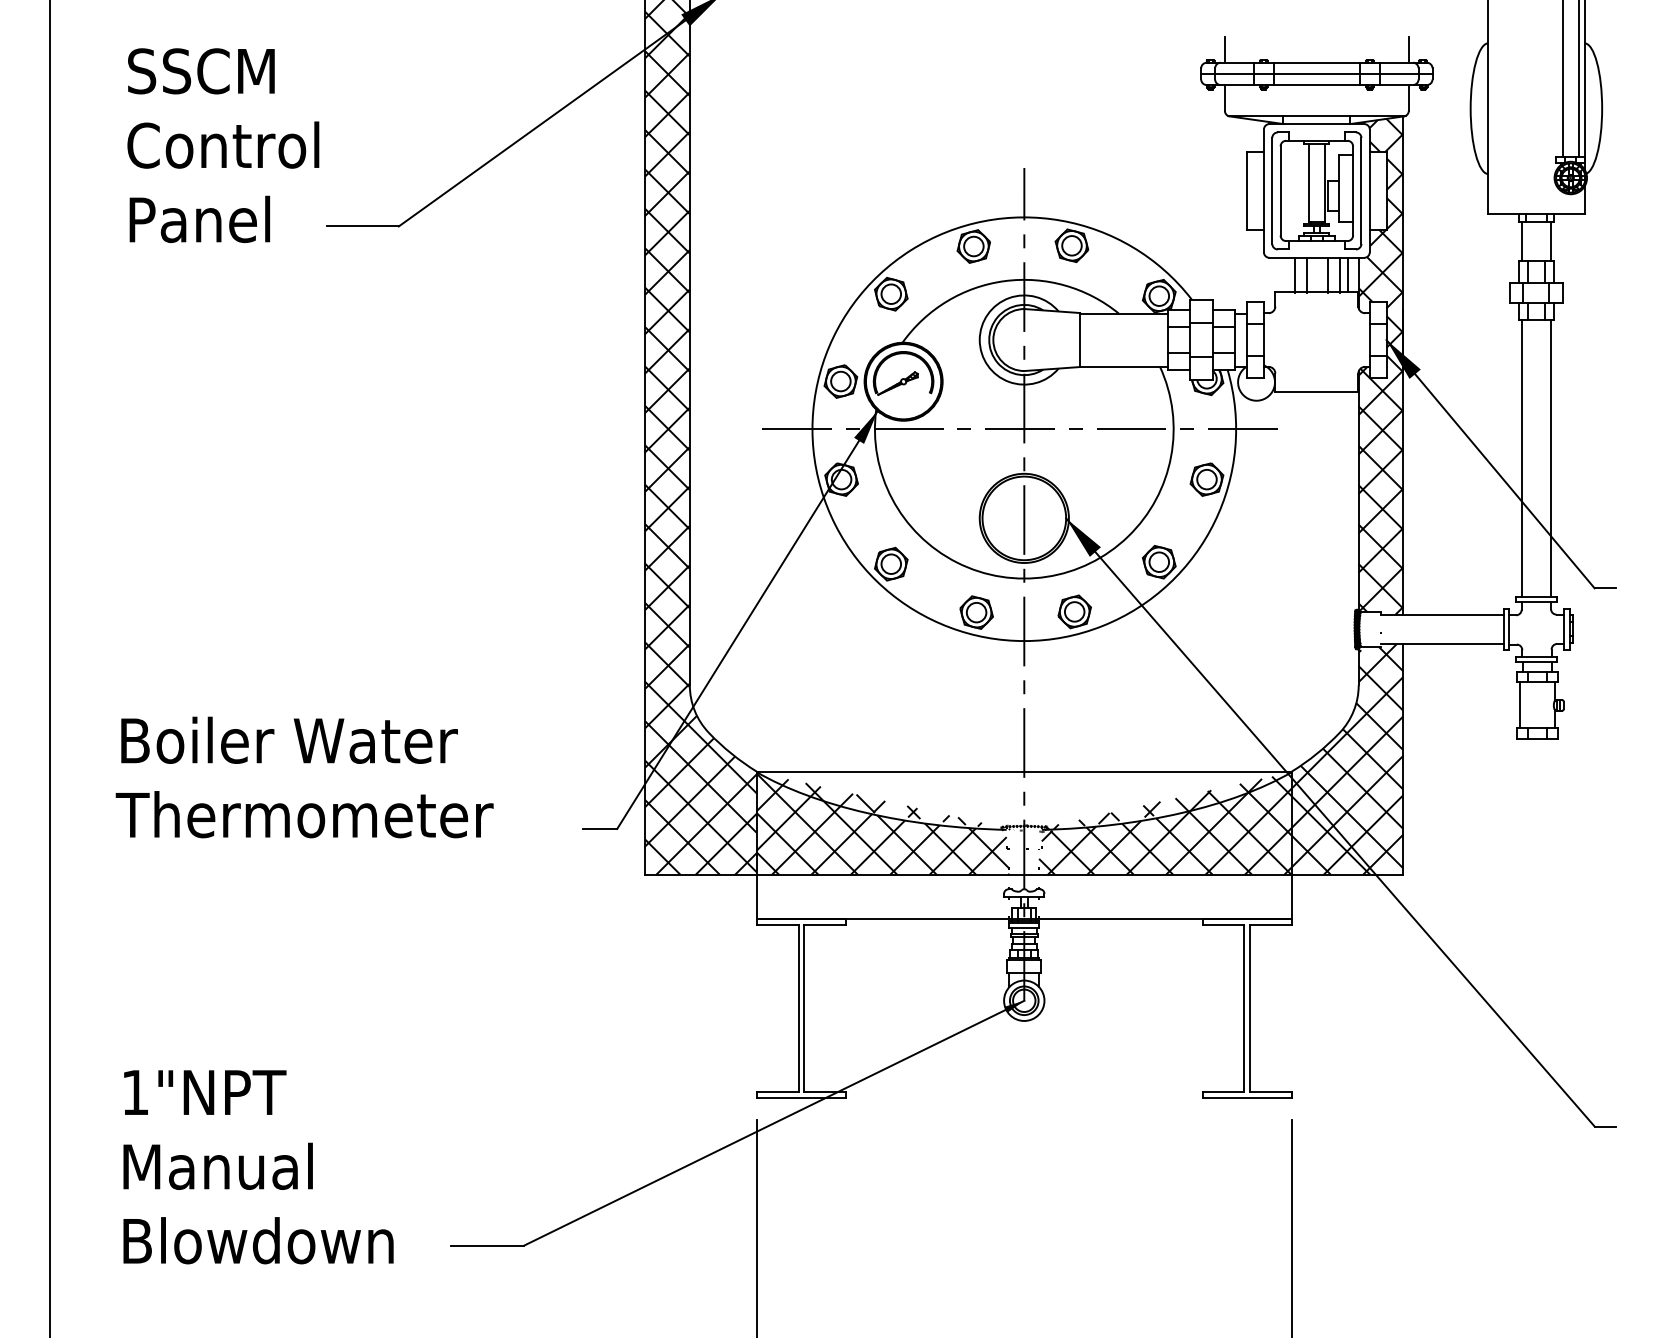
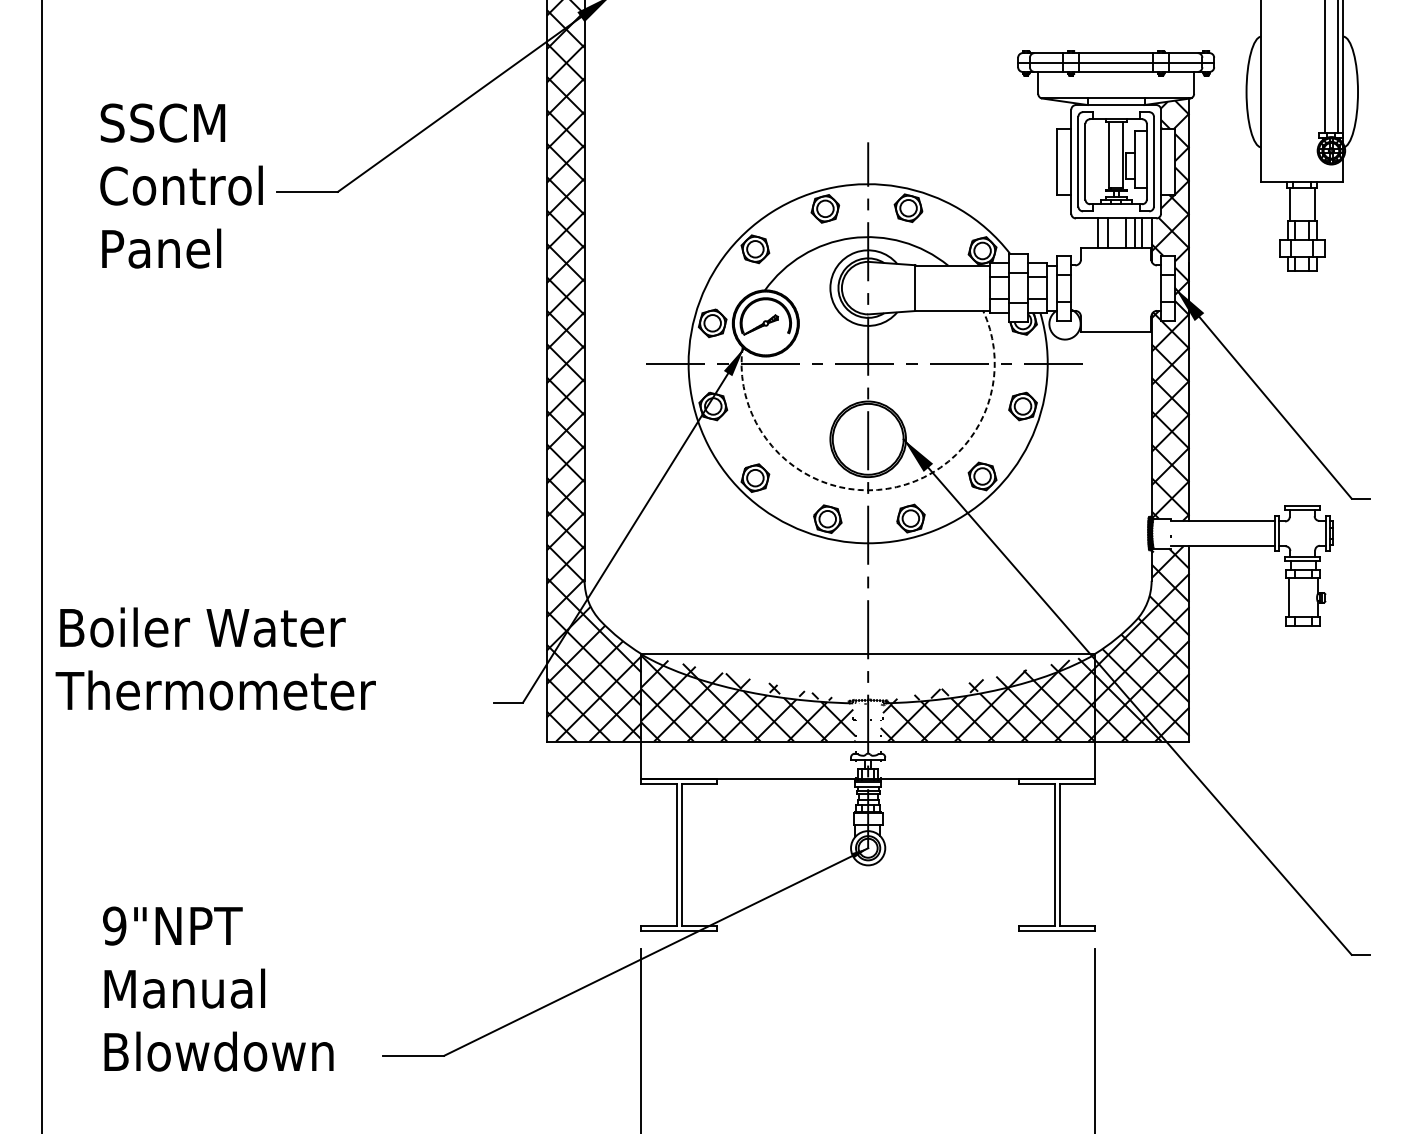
line: (1224, 49) -> (1037, 41), removed
line: (1408, 49) -> (1193, 41), removed
text: (223, 145) -> (181, 185), moved
line: (1521, 457) -> (1289, 387), removed
line: (1551, 457) -> (1315, 387), removed
arc: (1046, 576) -> (886, 488), solid -> dashed
text: (304, 777) -> (215, 658), moved
text: (135, 1092) -> (114, 926), 1"NPT -> 9"NPT

